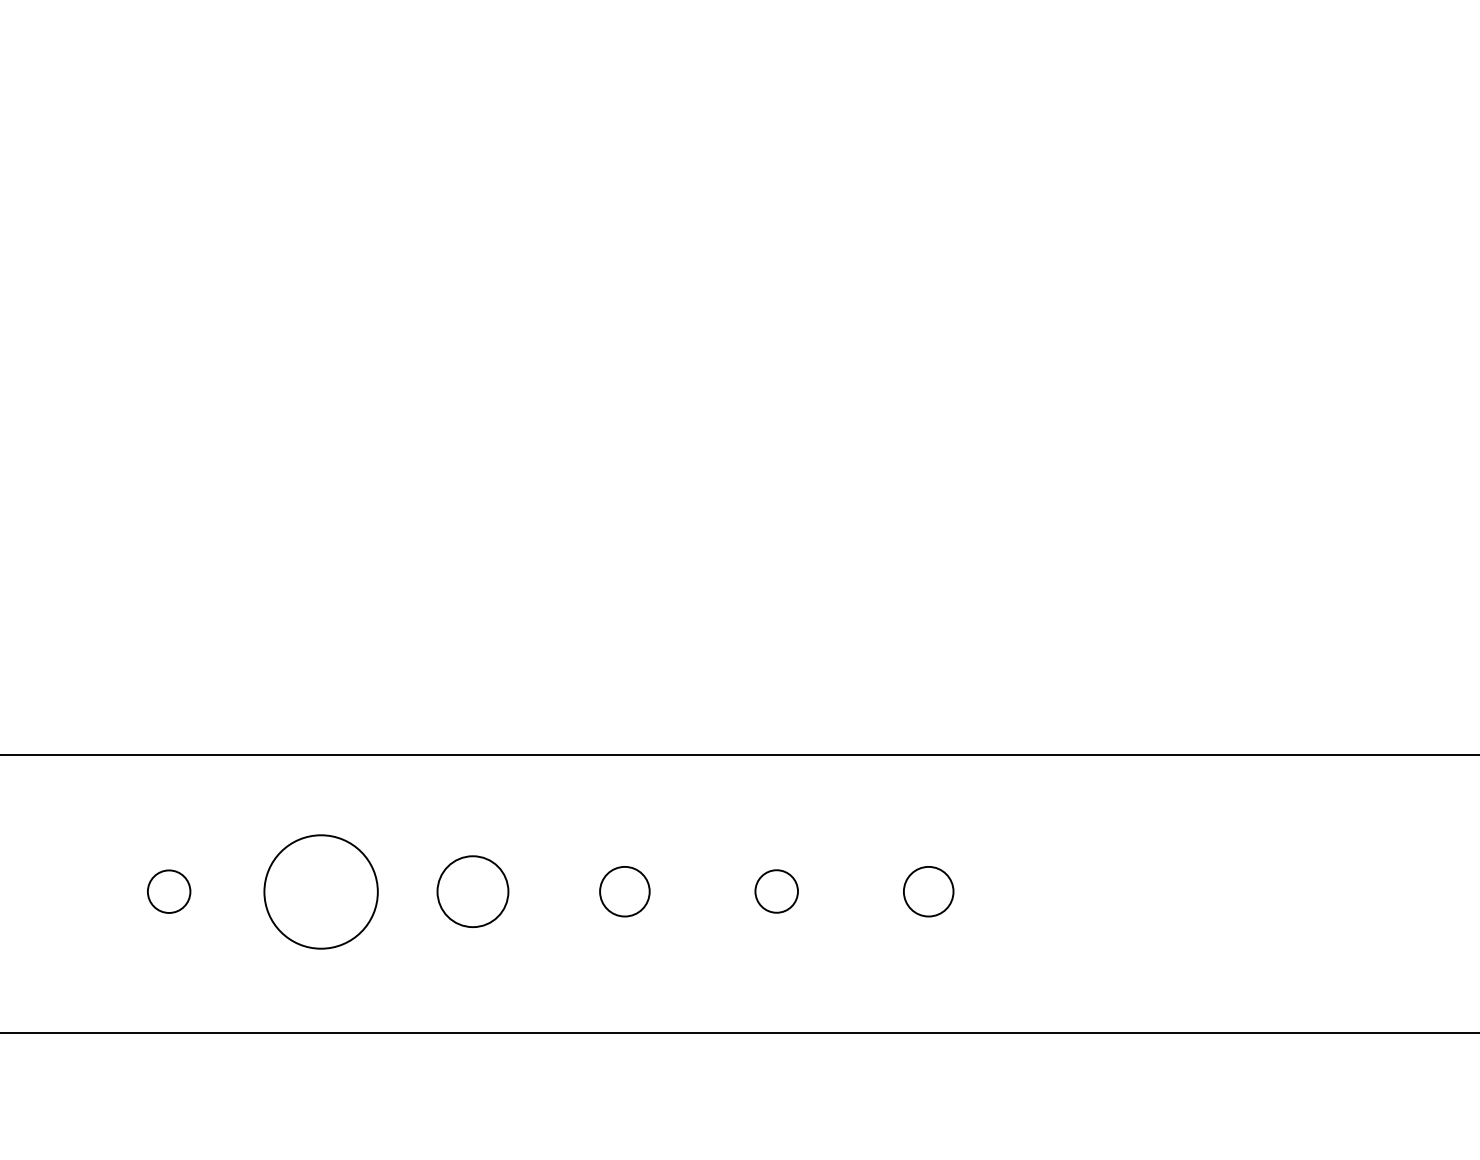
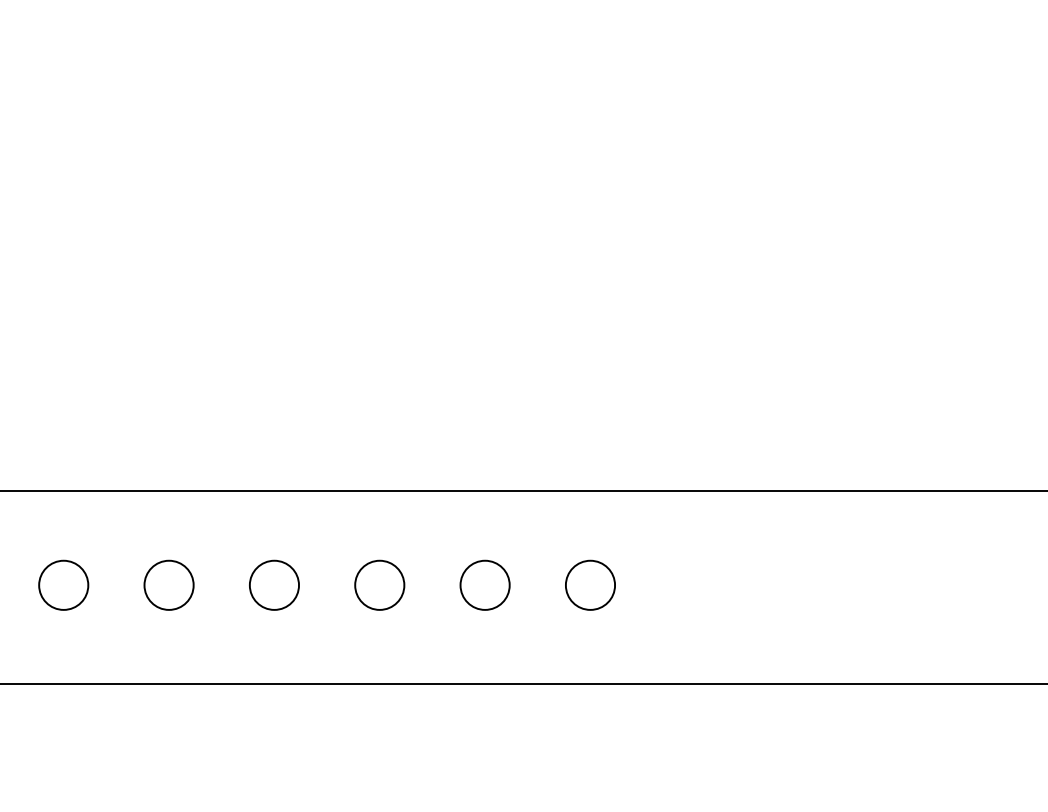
circle: (168, 890) -> (63, 584), size x1.67
circle: (320, 890) -> (168, 584), size x0.62
circle: (624, 890) -> (379, 584), size x1.43
circle: (775, 890) -> (484, 584), size x1.67
circle: (928, 890) -> (590, 584), size x1.43

